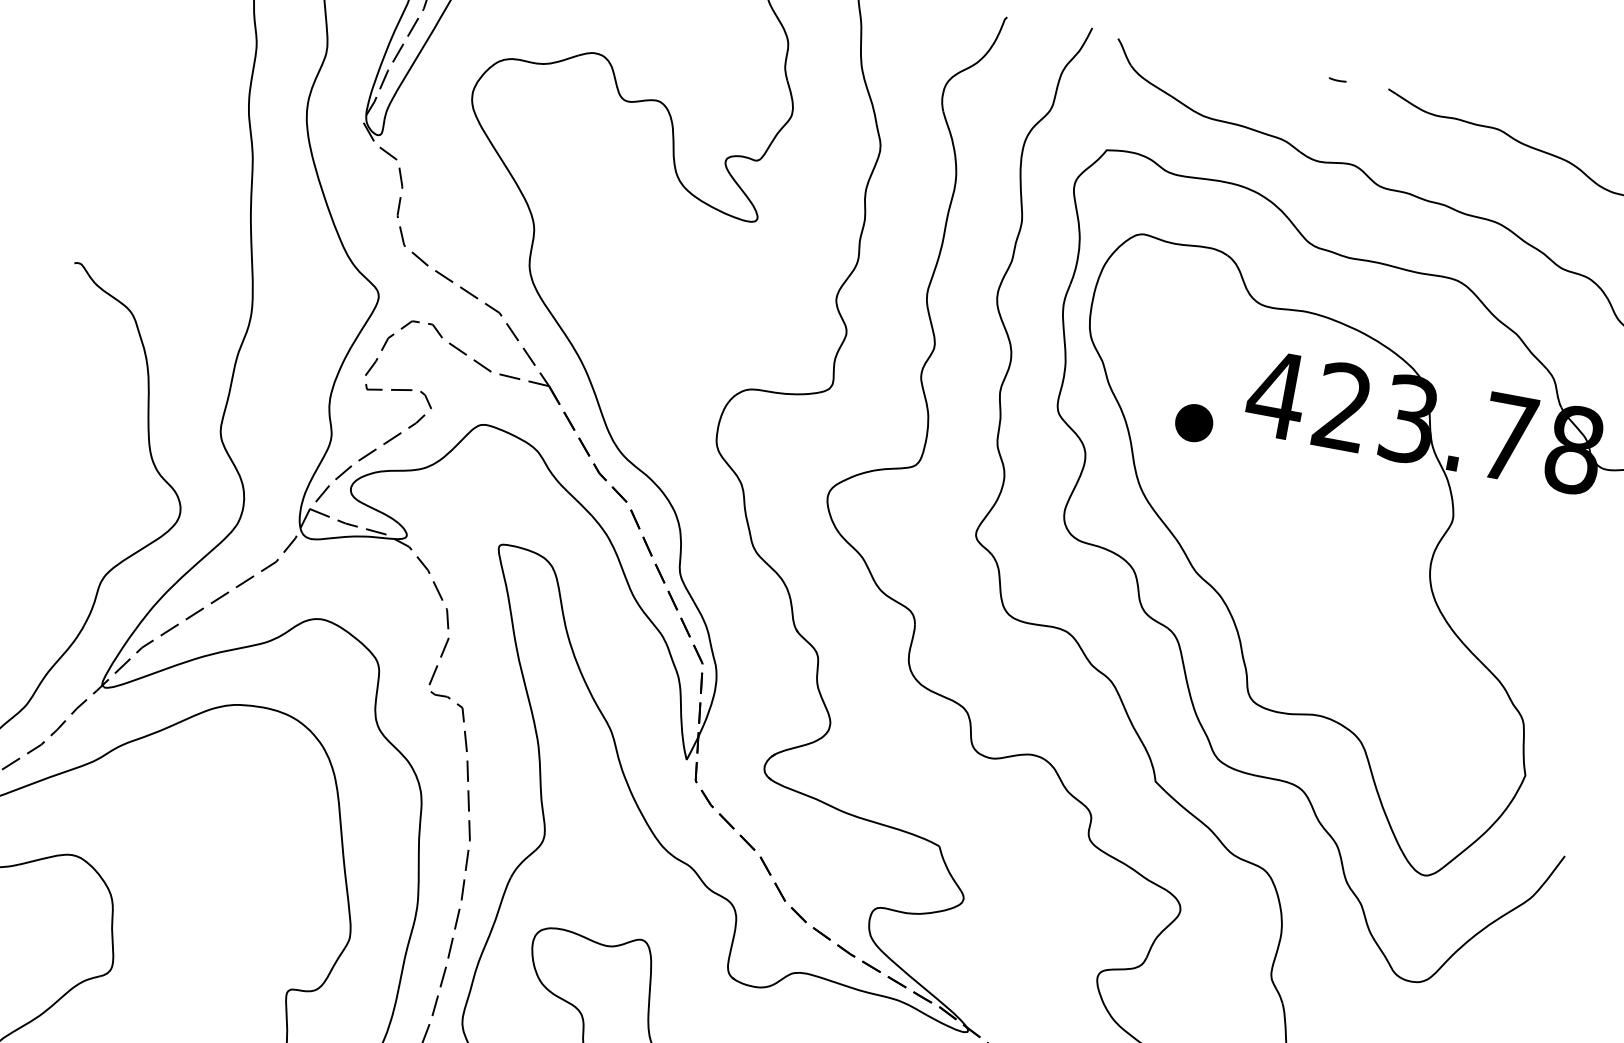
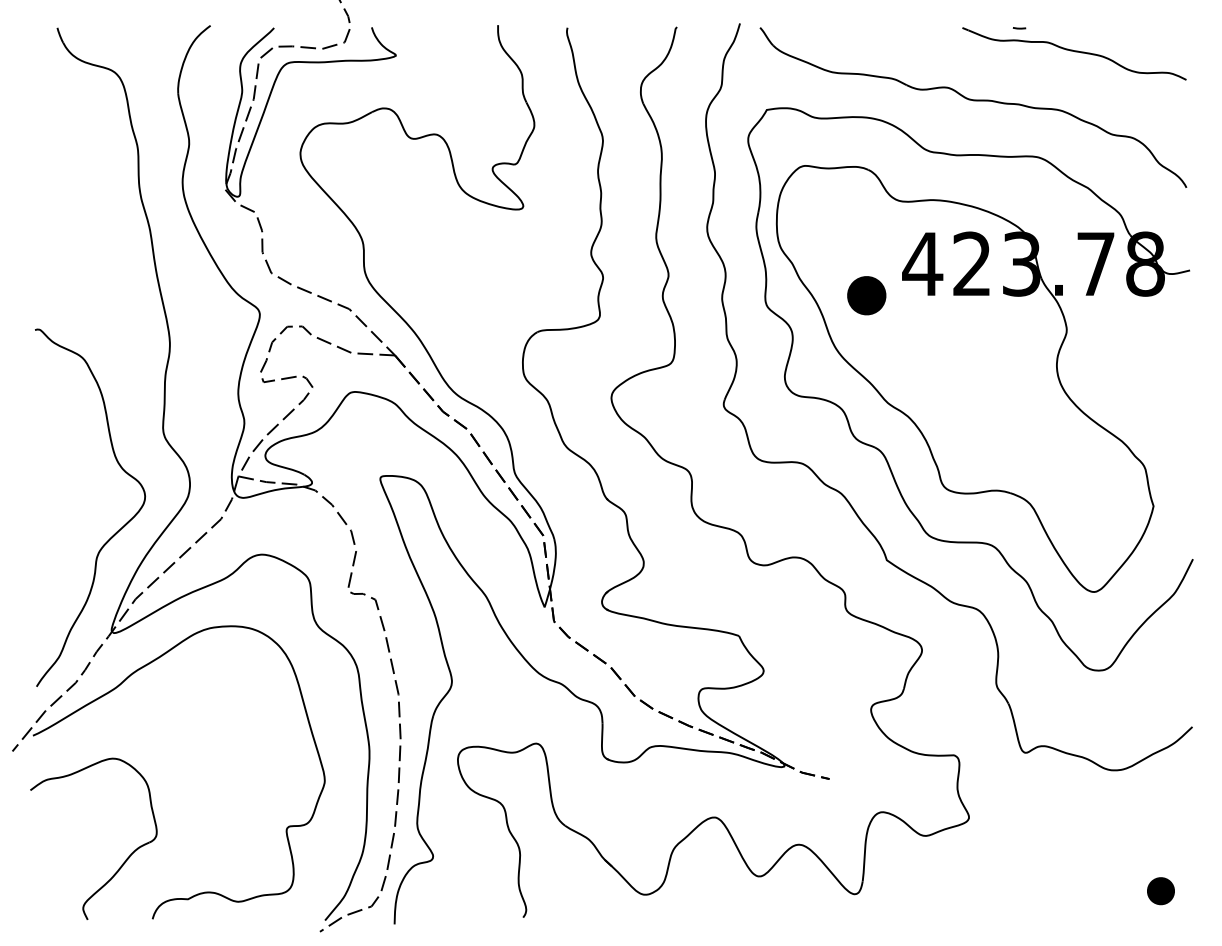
line: (1337, 80) -> (1019, 28), moved
part: (1193, 422) -> (866, 295), size x1.4

